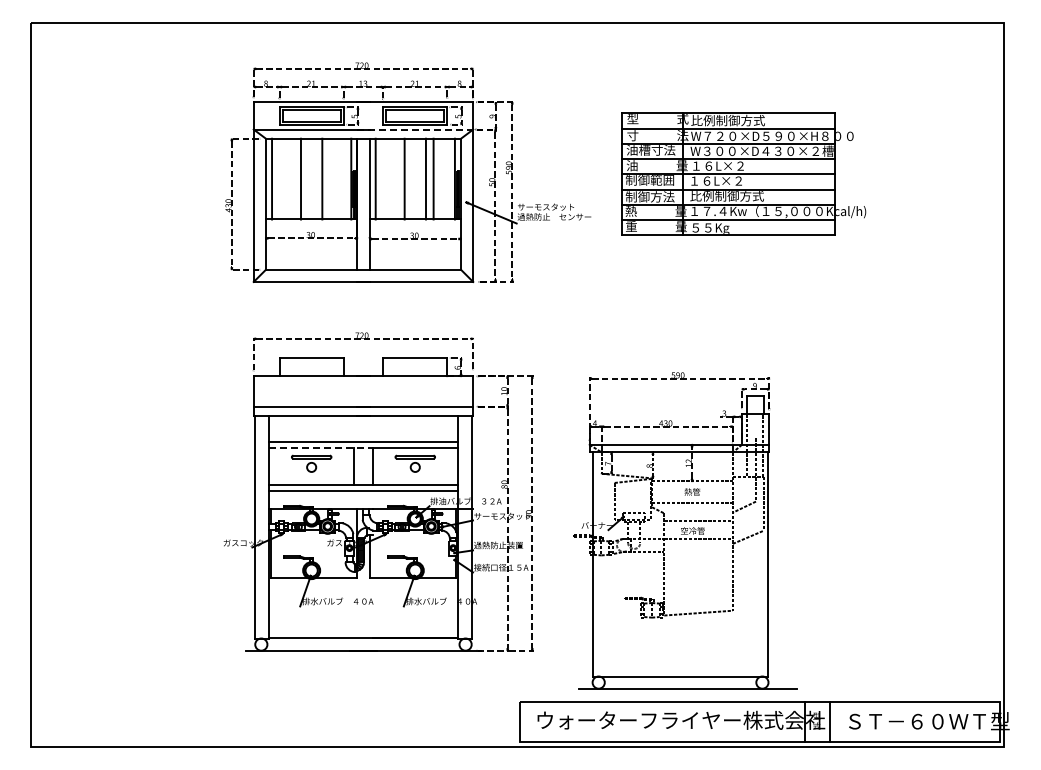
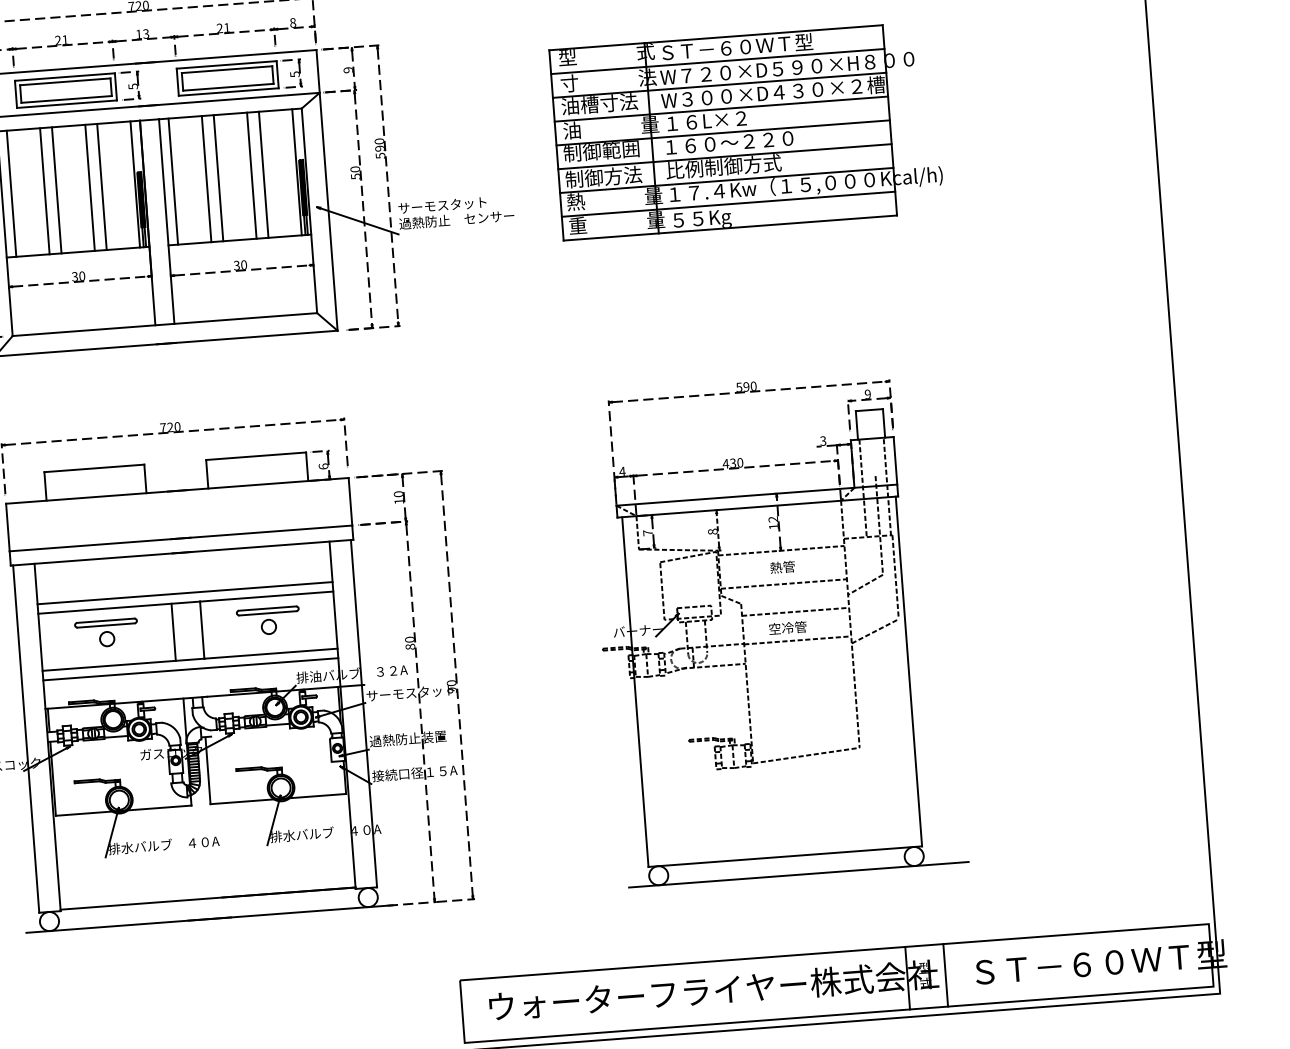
text: (740, 120) -> (735, 47), 比例制御方式 -> ＳＴ－６０ＷＴ型
line: (415, 129) -> (229, 99), dashed -> solid
line: (293, 178) -> (44, 190), added
line: (329, 178) -> (101, 186), added
line: (397, 178) -> (207, 178), added
text: (743, 180) -> (747, 140), １６L×２ -> １６０～２２０
line: (320, 447) -> (118, 606), dashed -> solid
part: (685, 530) -> (776, 628), moved

